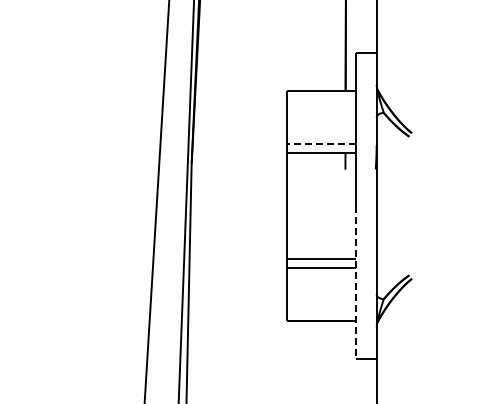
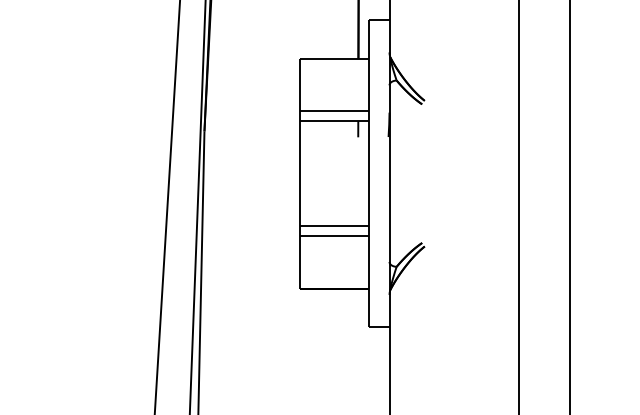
line: (321, 143) -> (334, 111), dashed -> solid
line: (356, 282) -> (369, 250), dashed -> solid

